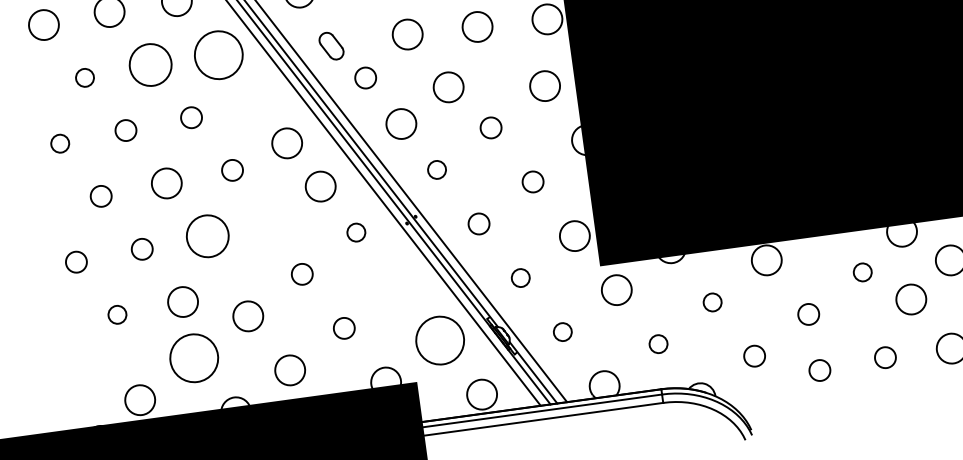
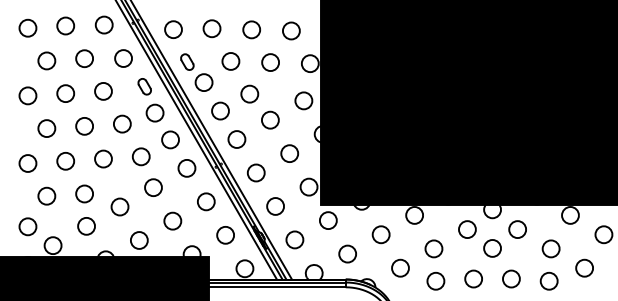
circle: (218, 55) -> (123, 58), size x0.62
circle: (150, 64) -> (84, 58), size x0.71
circle: (84, 77) -> (46, 60), size x1.67
circle: (364, 78) -> (203, 82), size x1.43
part: (262, 99) -> (144, 86), added
circle: (191, 117) -> (103, 91), size x1.43
circle: (491, 126) -> (270, 119), size x1.43
circle: (125, 130) -> (65, 93), size x1.43
circle: (59, 143) -> (27, 95), size x1.67
circle: (232, 169) -> (122, 123), size x1.43
circle: (436, 170) -> (236, 139), size x1.67
circle: (532, 181) -> (289, 153), size x1.43
circle: (100, 196) -> (46, 128), size x1.43
circle: (272, 222) -> (140, 156), added
circle: (479, 223) -> (256, 172), size x1.43
circle: (355, 232) -> (186, 168), size x1.67
circle: (207, 235) -> (103, 158), size x0.71
circle: (141, 249) -> (65, 161), size x1.43
circle: (75, 262) -> (27, 163), size x1.43
circle: (862, 272) -> (467, 229), size x1.67
circle: (302, 274) -> (153, 187), size x1.43
circle: (520, 278) -> (275, 206), size x1.67
circle: (398, 285) -> (206, 201), added
circle: (711, 301) -> (380, 234), size x1.67
circle: (116, 313) -> (46, 195), size x1.67
circle: (807, 313) -> (433, 248), size x1.43
circle: (343, 327) -> (172, 220), size x1.43
circle: (561, 331) -> (294, 239), size x1.67
circle: (439, 339) -> (225, 234), size x0.62
circle: (658, 343) -> (347, 253), size x1.67
circle: (754, 355) -> (400, 267), size x1.43
circle: (193, 356) -> (86, 225), size x0.62
circle: (885, 356) -> (473, 278), size x1.43
circle: (818, 369) -> (435, 280), size x1.43
circle: (90, 372) -> (27, 226), added

